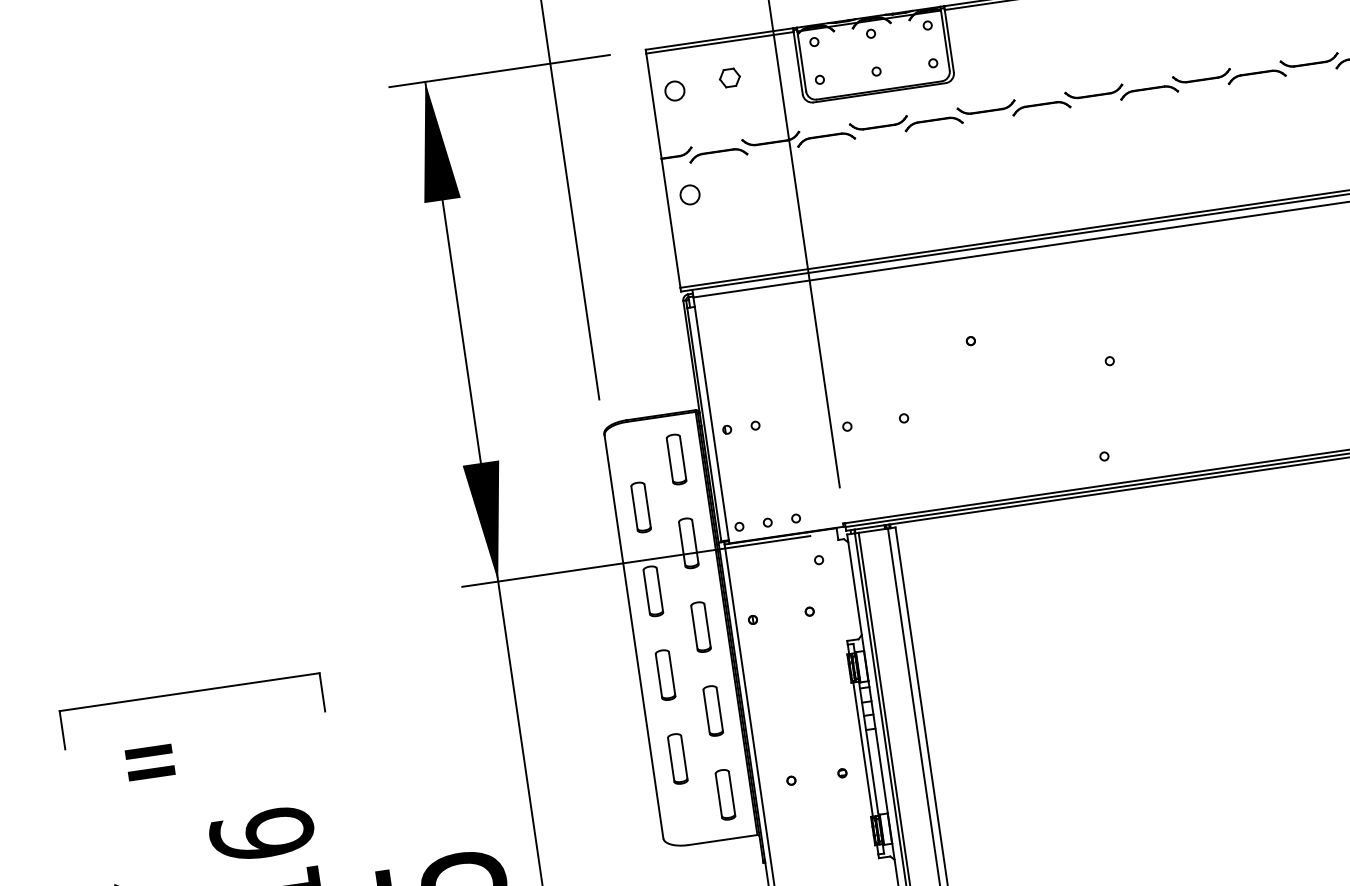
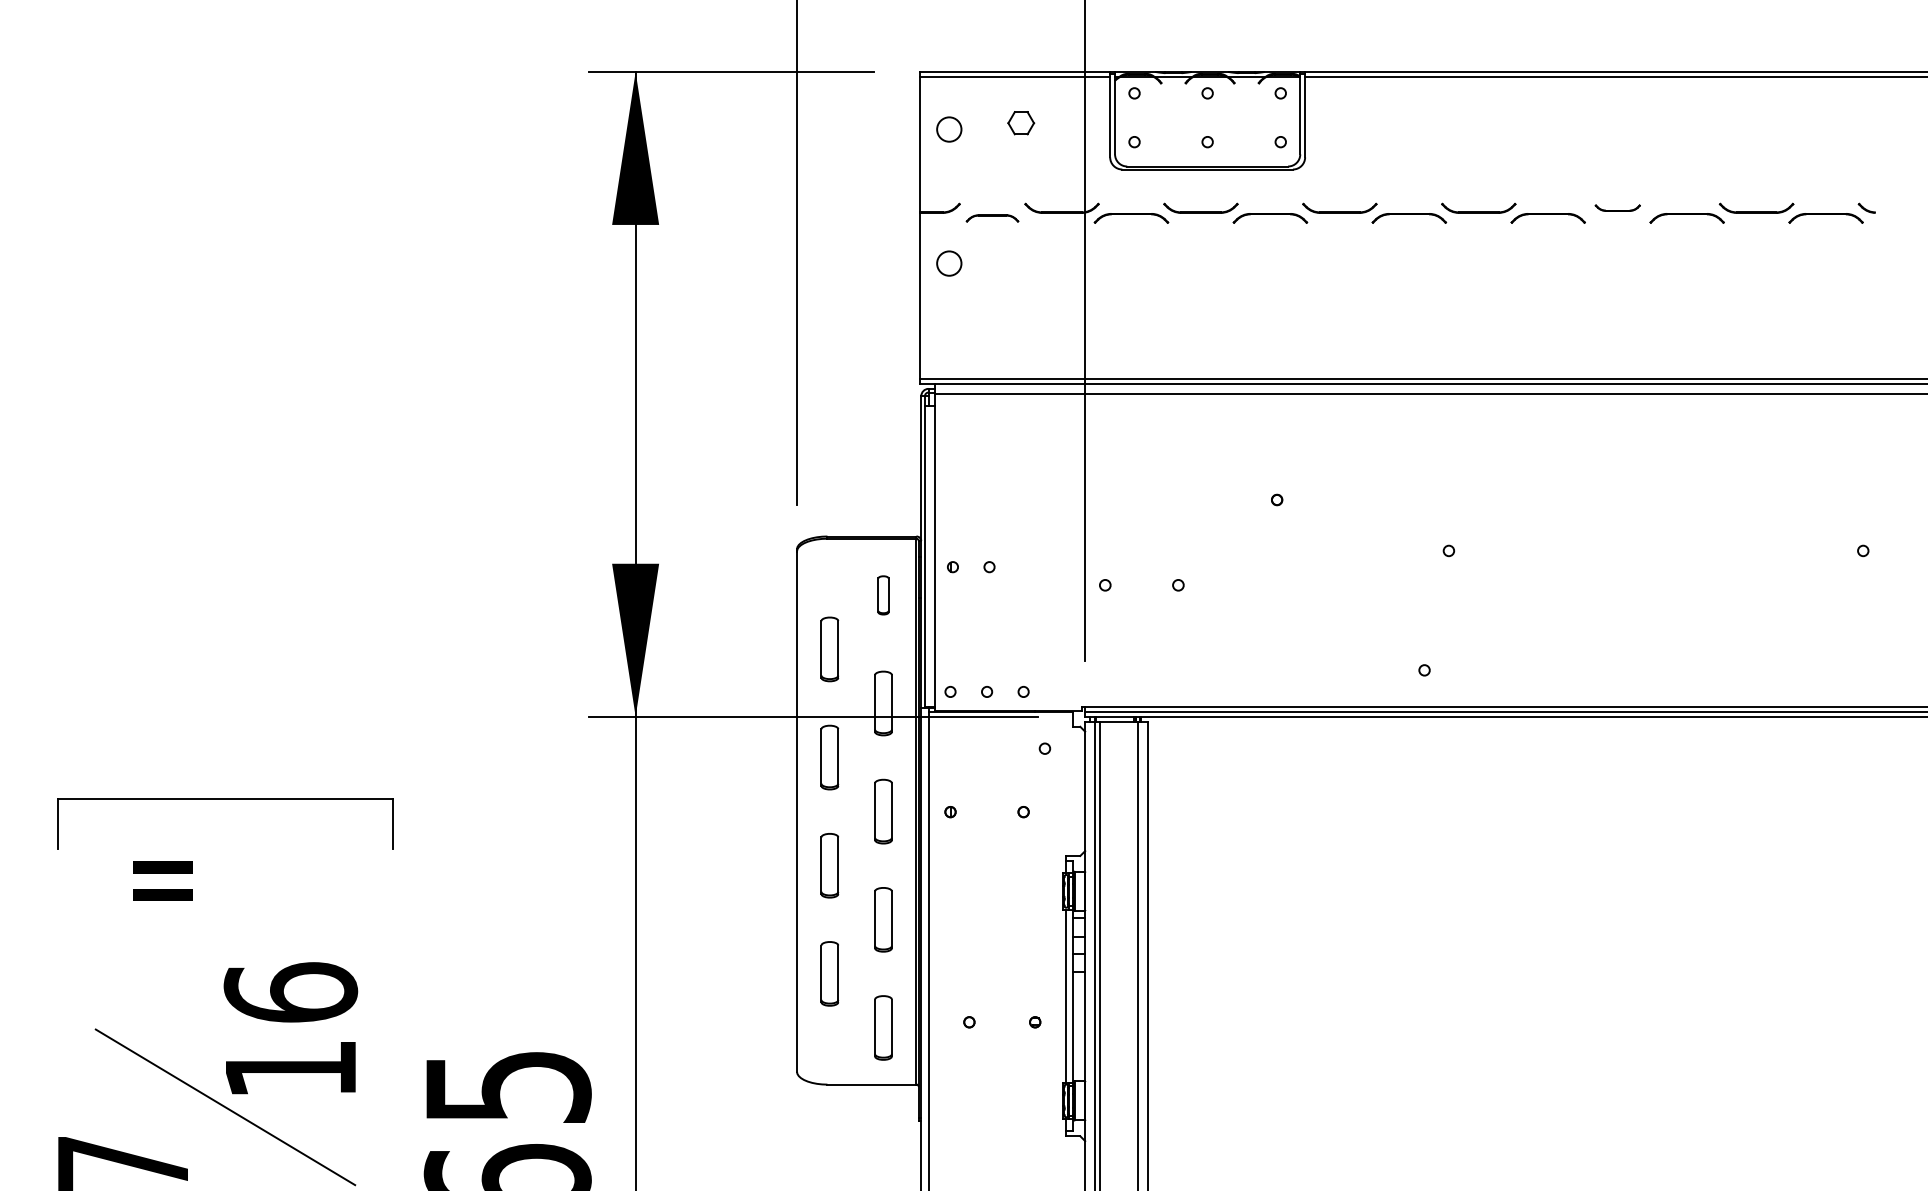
part: (1201, 75) -> (1617, 207), size x0.6
part: (718, 155) -> (992, 218), size x0.7
part: (676, 459) -> (883, 595), size x0.6

